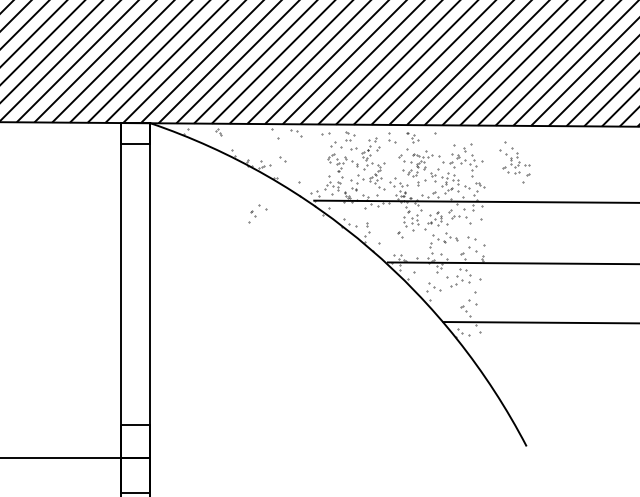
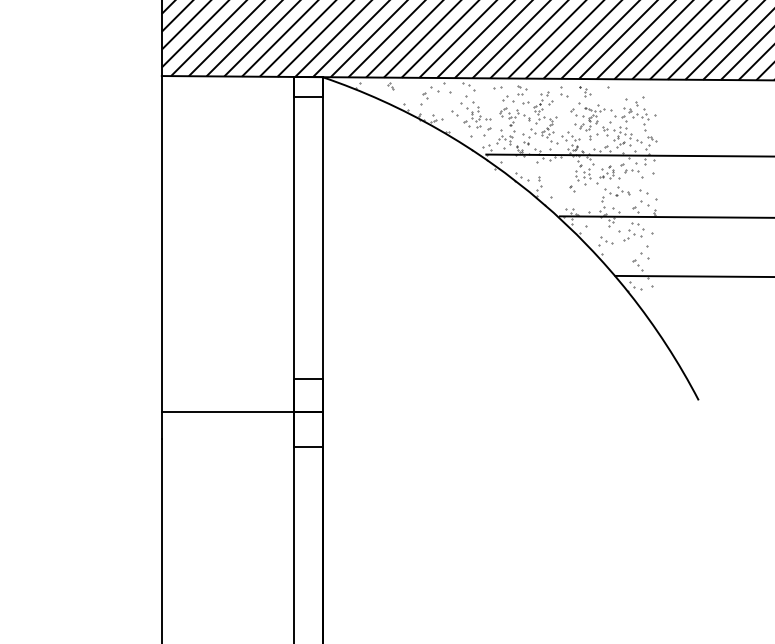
part: (514, 161) -> (475, 115), moved
part: (257, 213) -> (429, 95), moved

